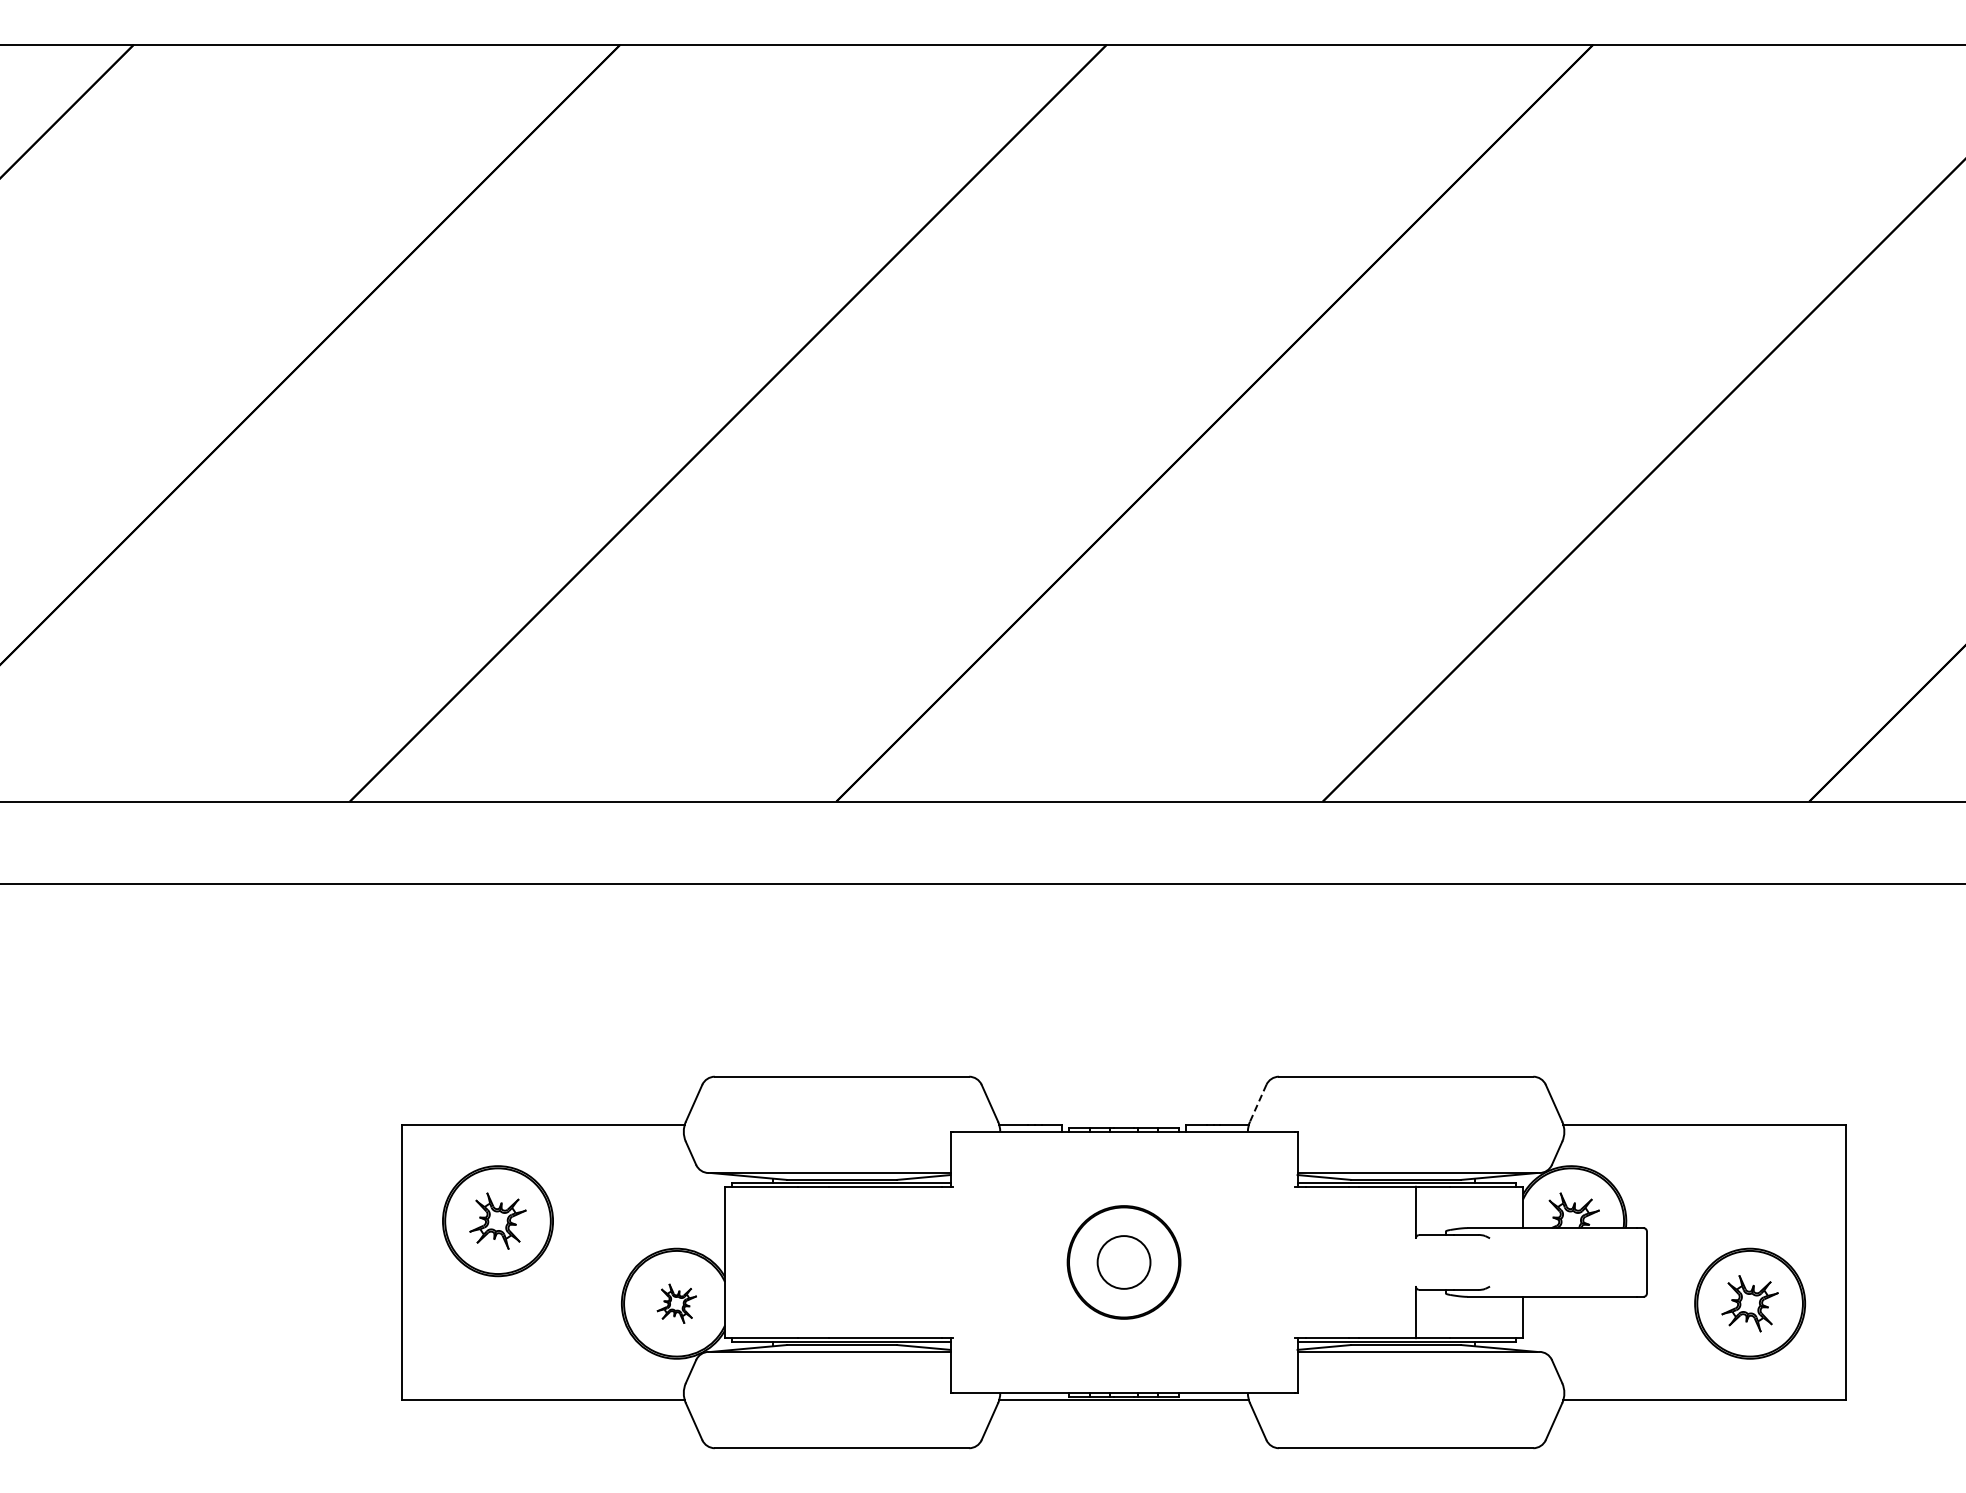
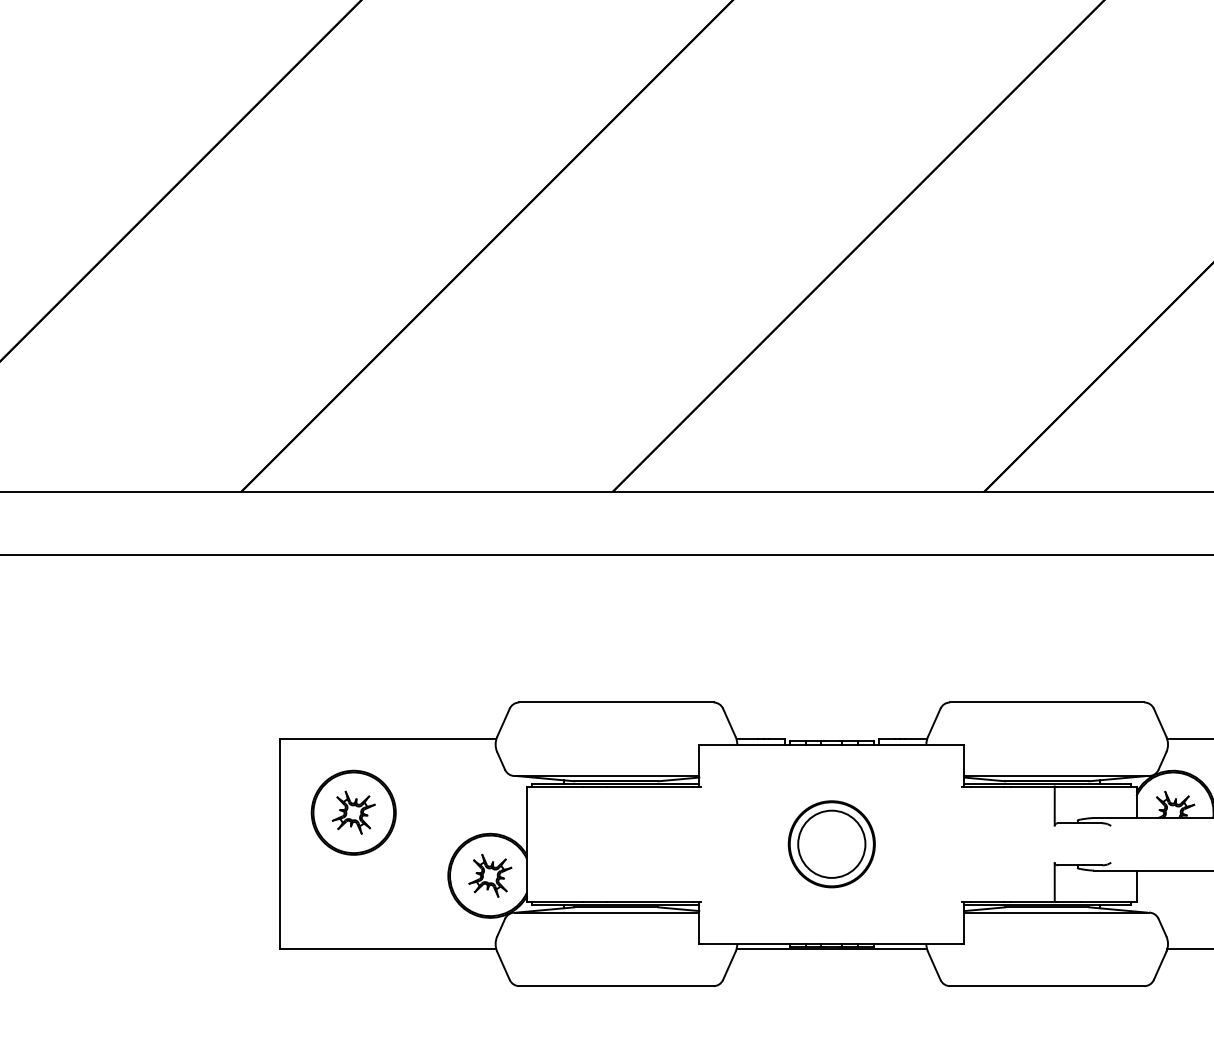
line: (1258, 1103) -> (934, 722), dashed -> solid
circle: (1124, 1262) -> (832, 844), size x1.67
part: (676, 1303) -> (490, 875), size x1.43

